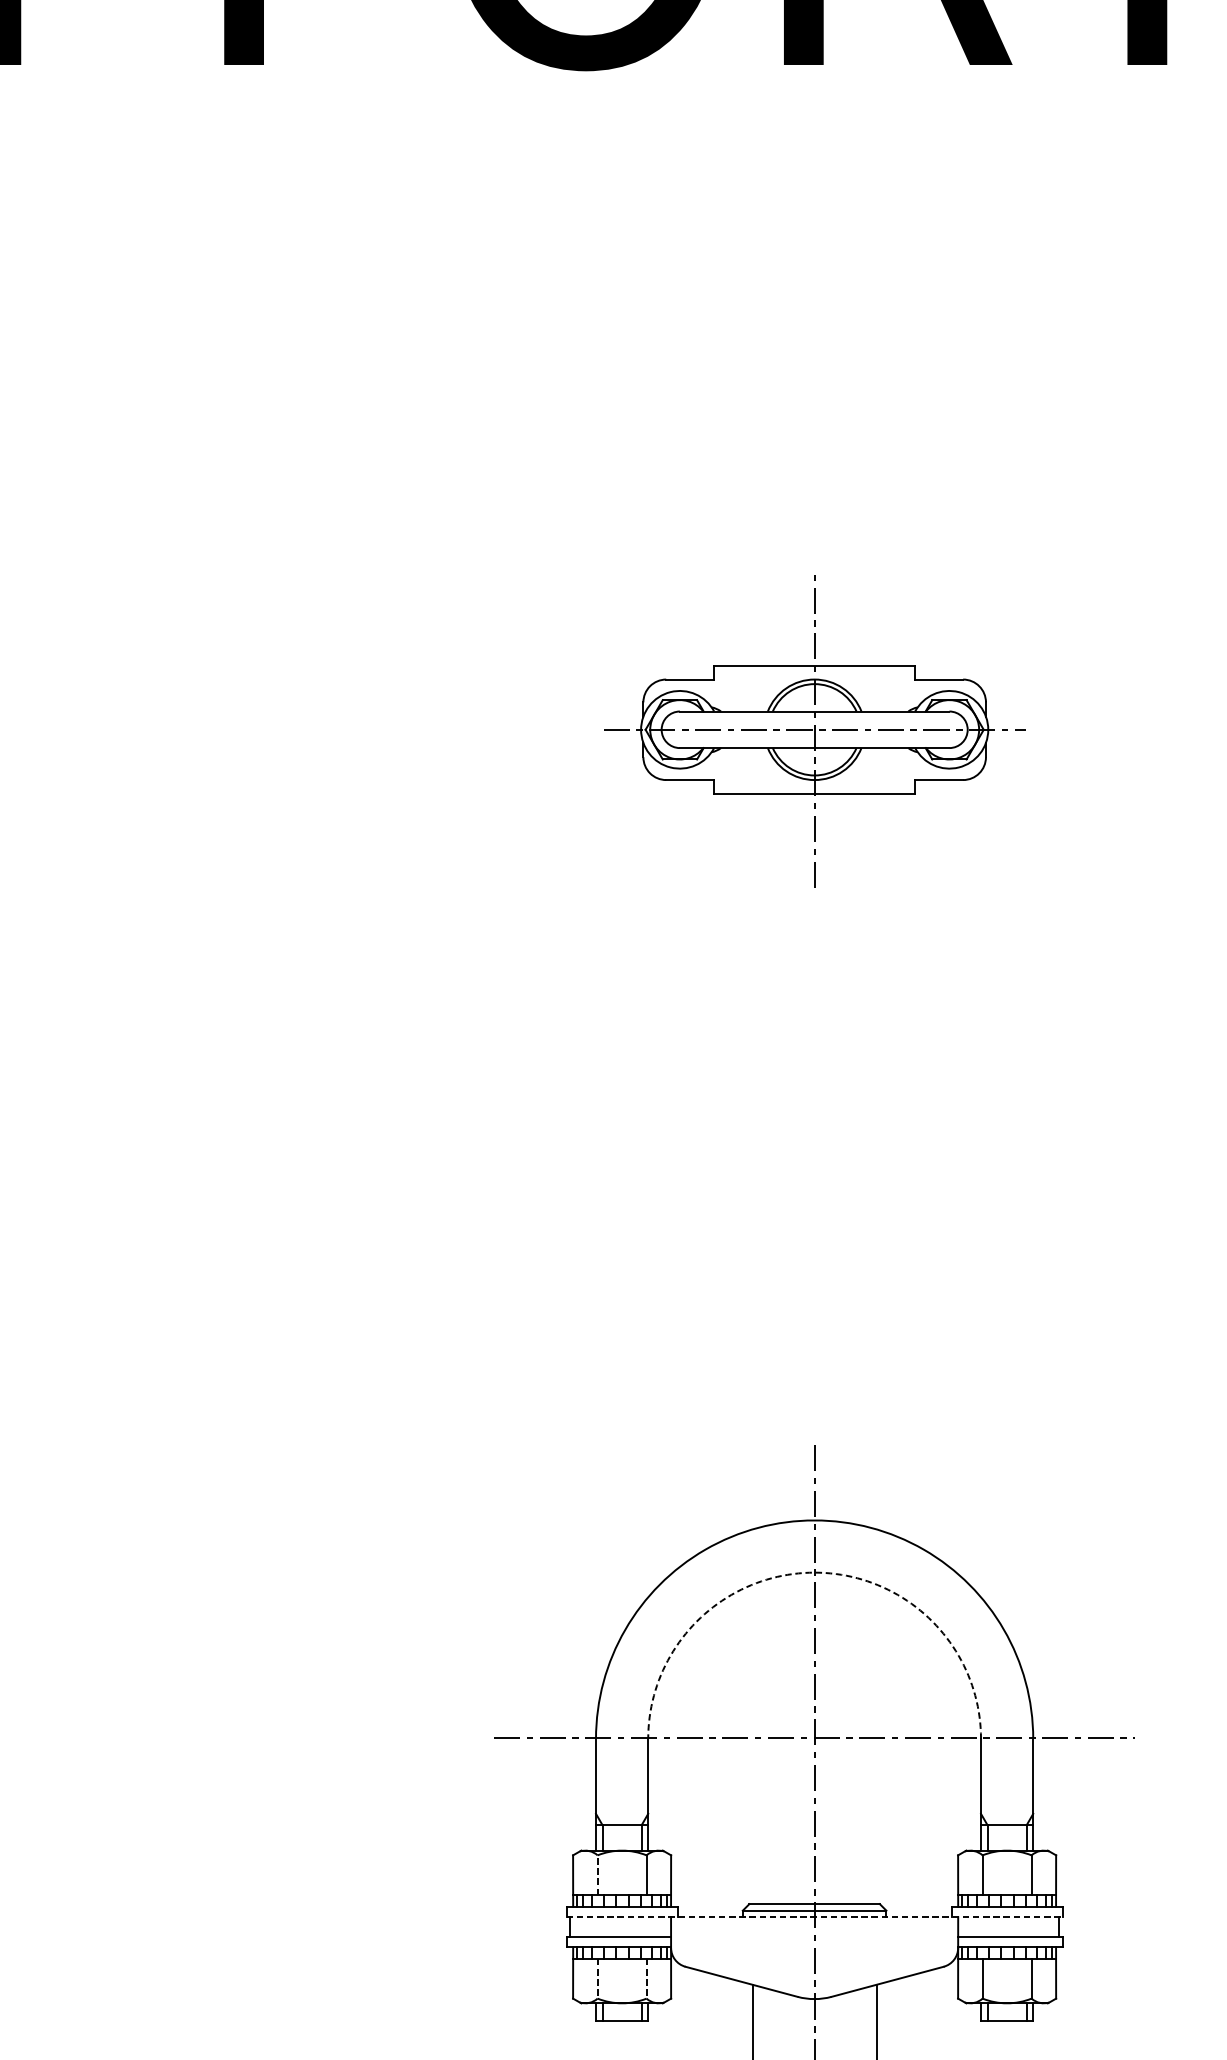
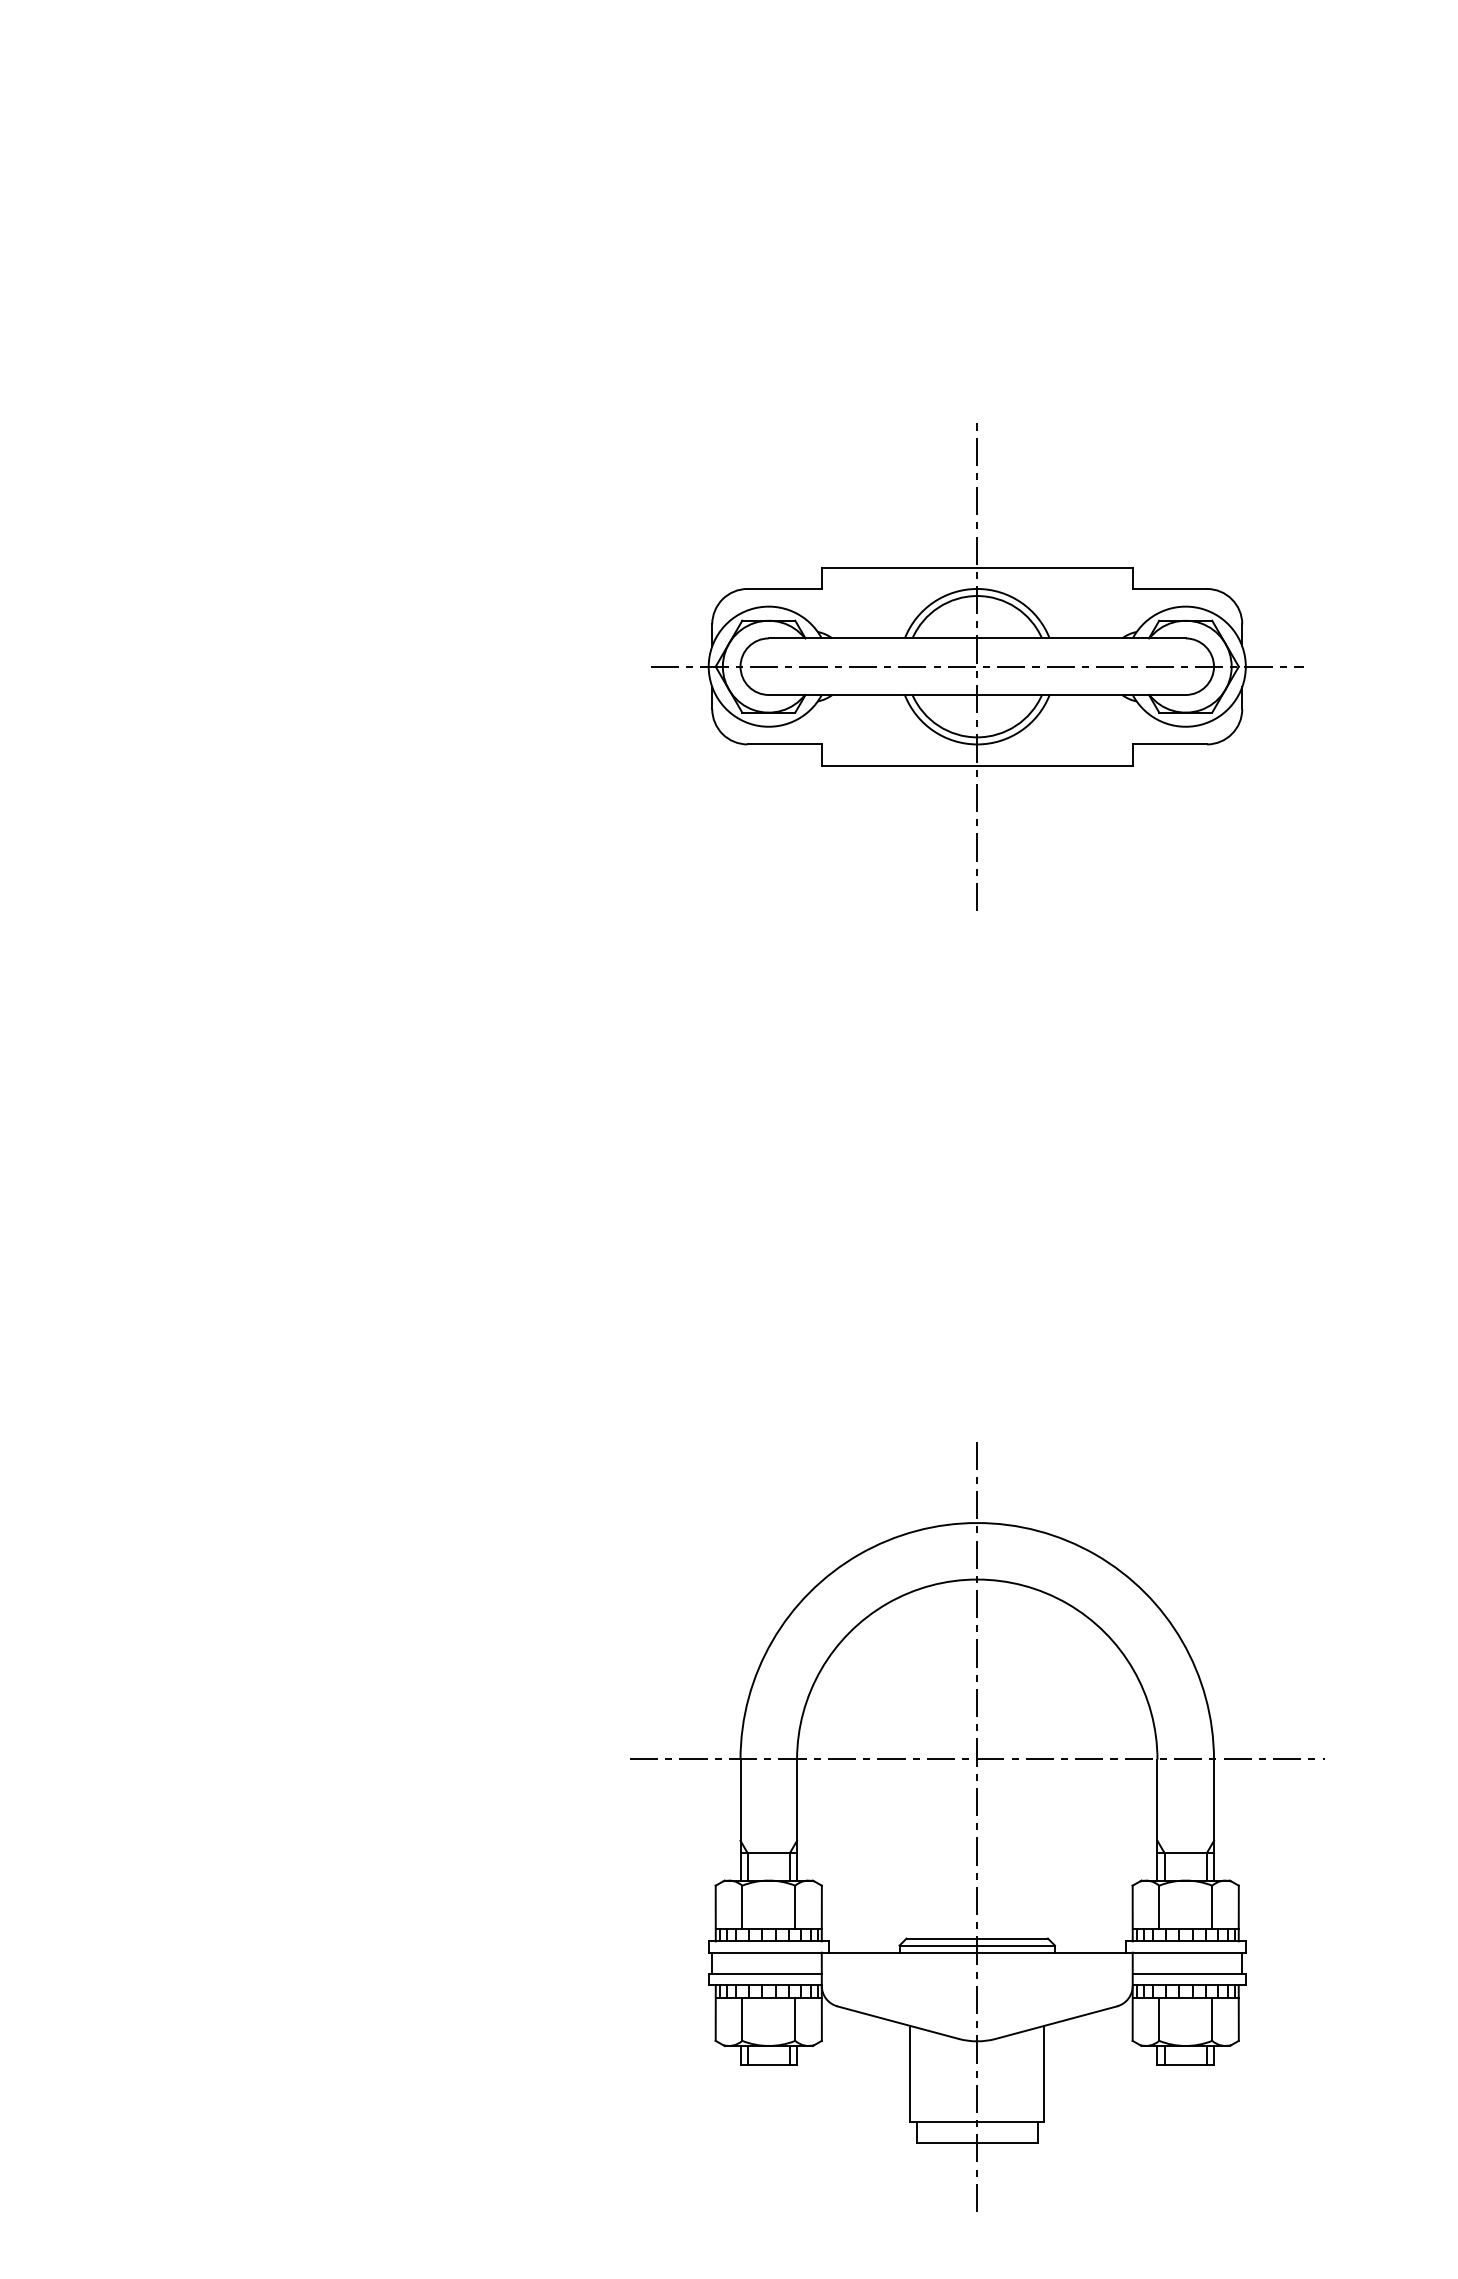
part: (814, 729) -> (977, 666), size x1.43
arc: (814, 1572) -> (977, 1579), dashed -> solid
line: (597, 1874) -> (742, 1906), dashed -> solid
line: (814, 1917) -> (977, 1952), dashed -> solid
line: (597, 1978) -> (742, 2019), dashed -> solid
line: (646, 1978) -> (795, 2019), dashed -> solid

